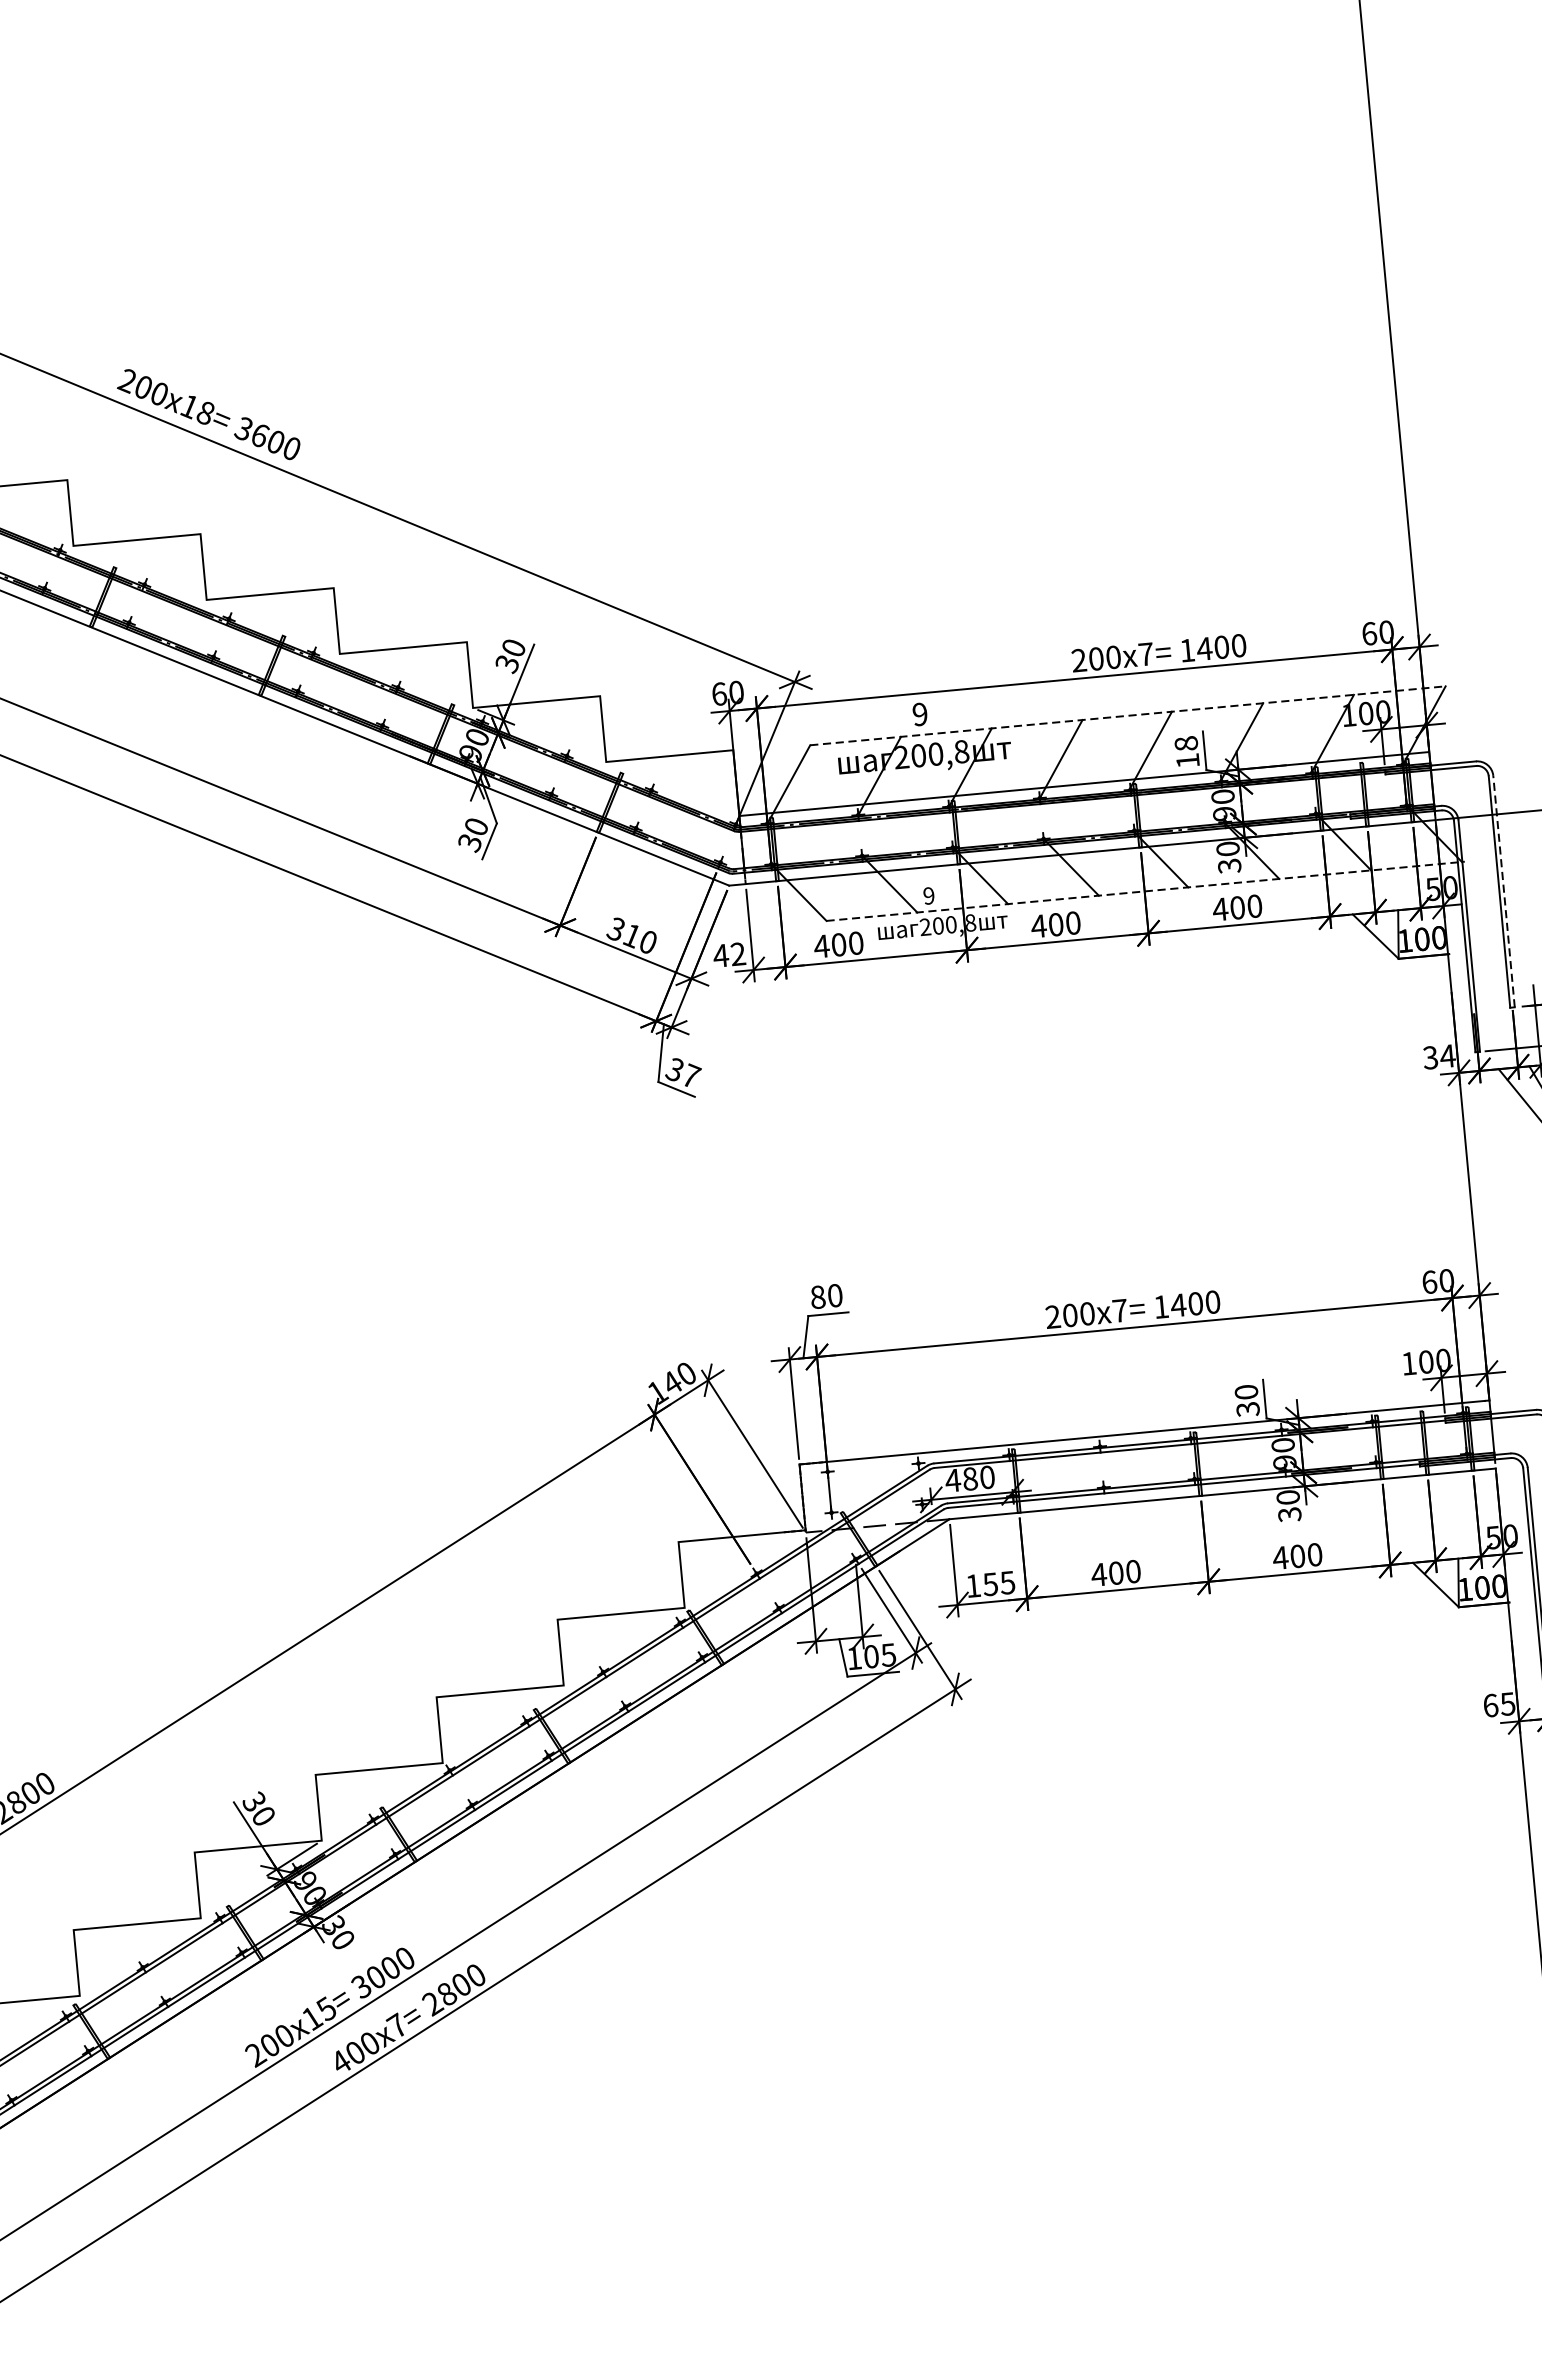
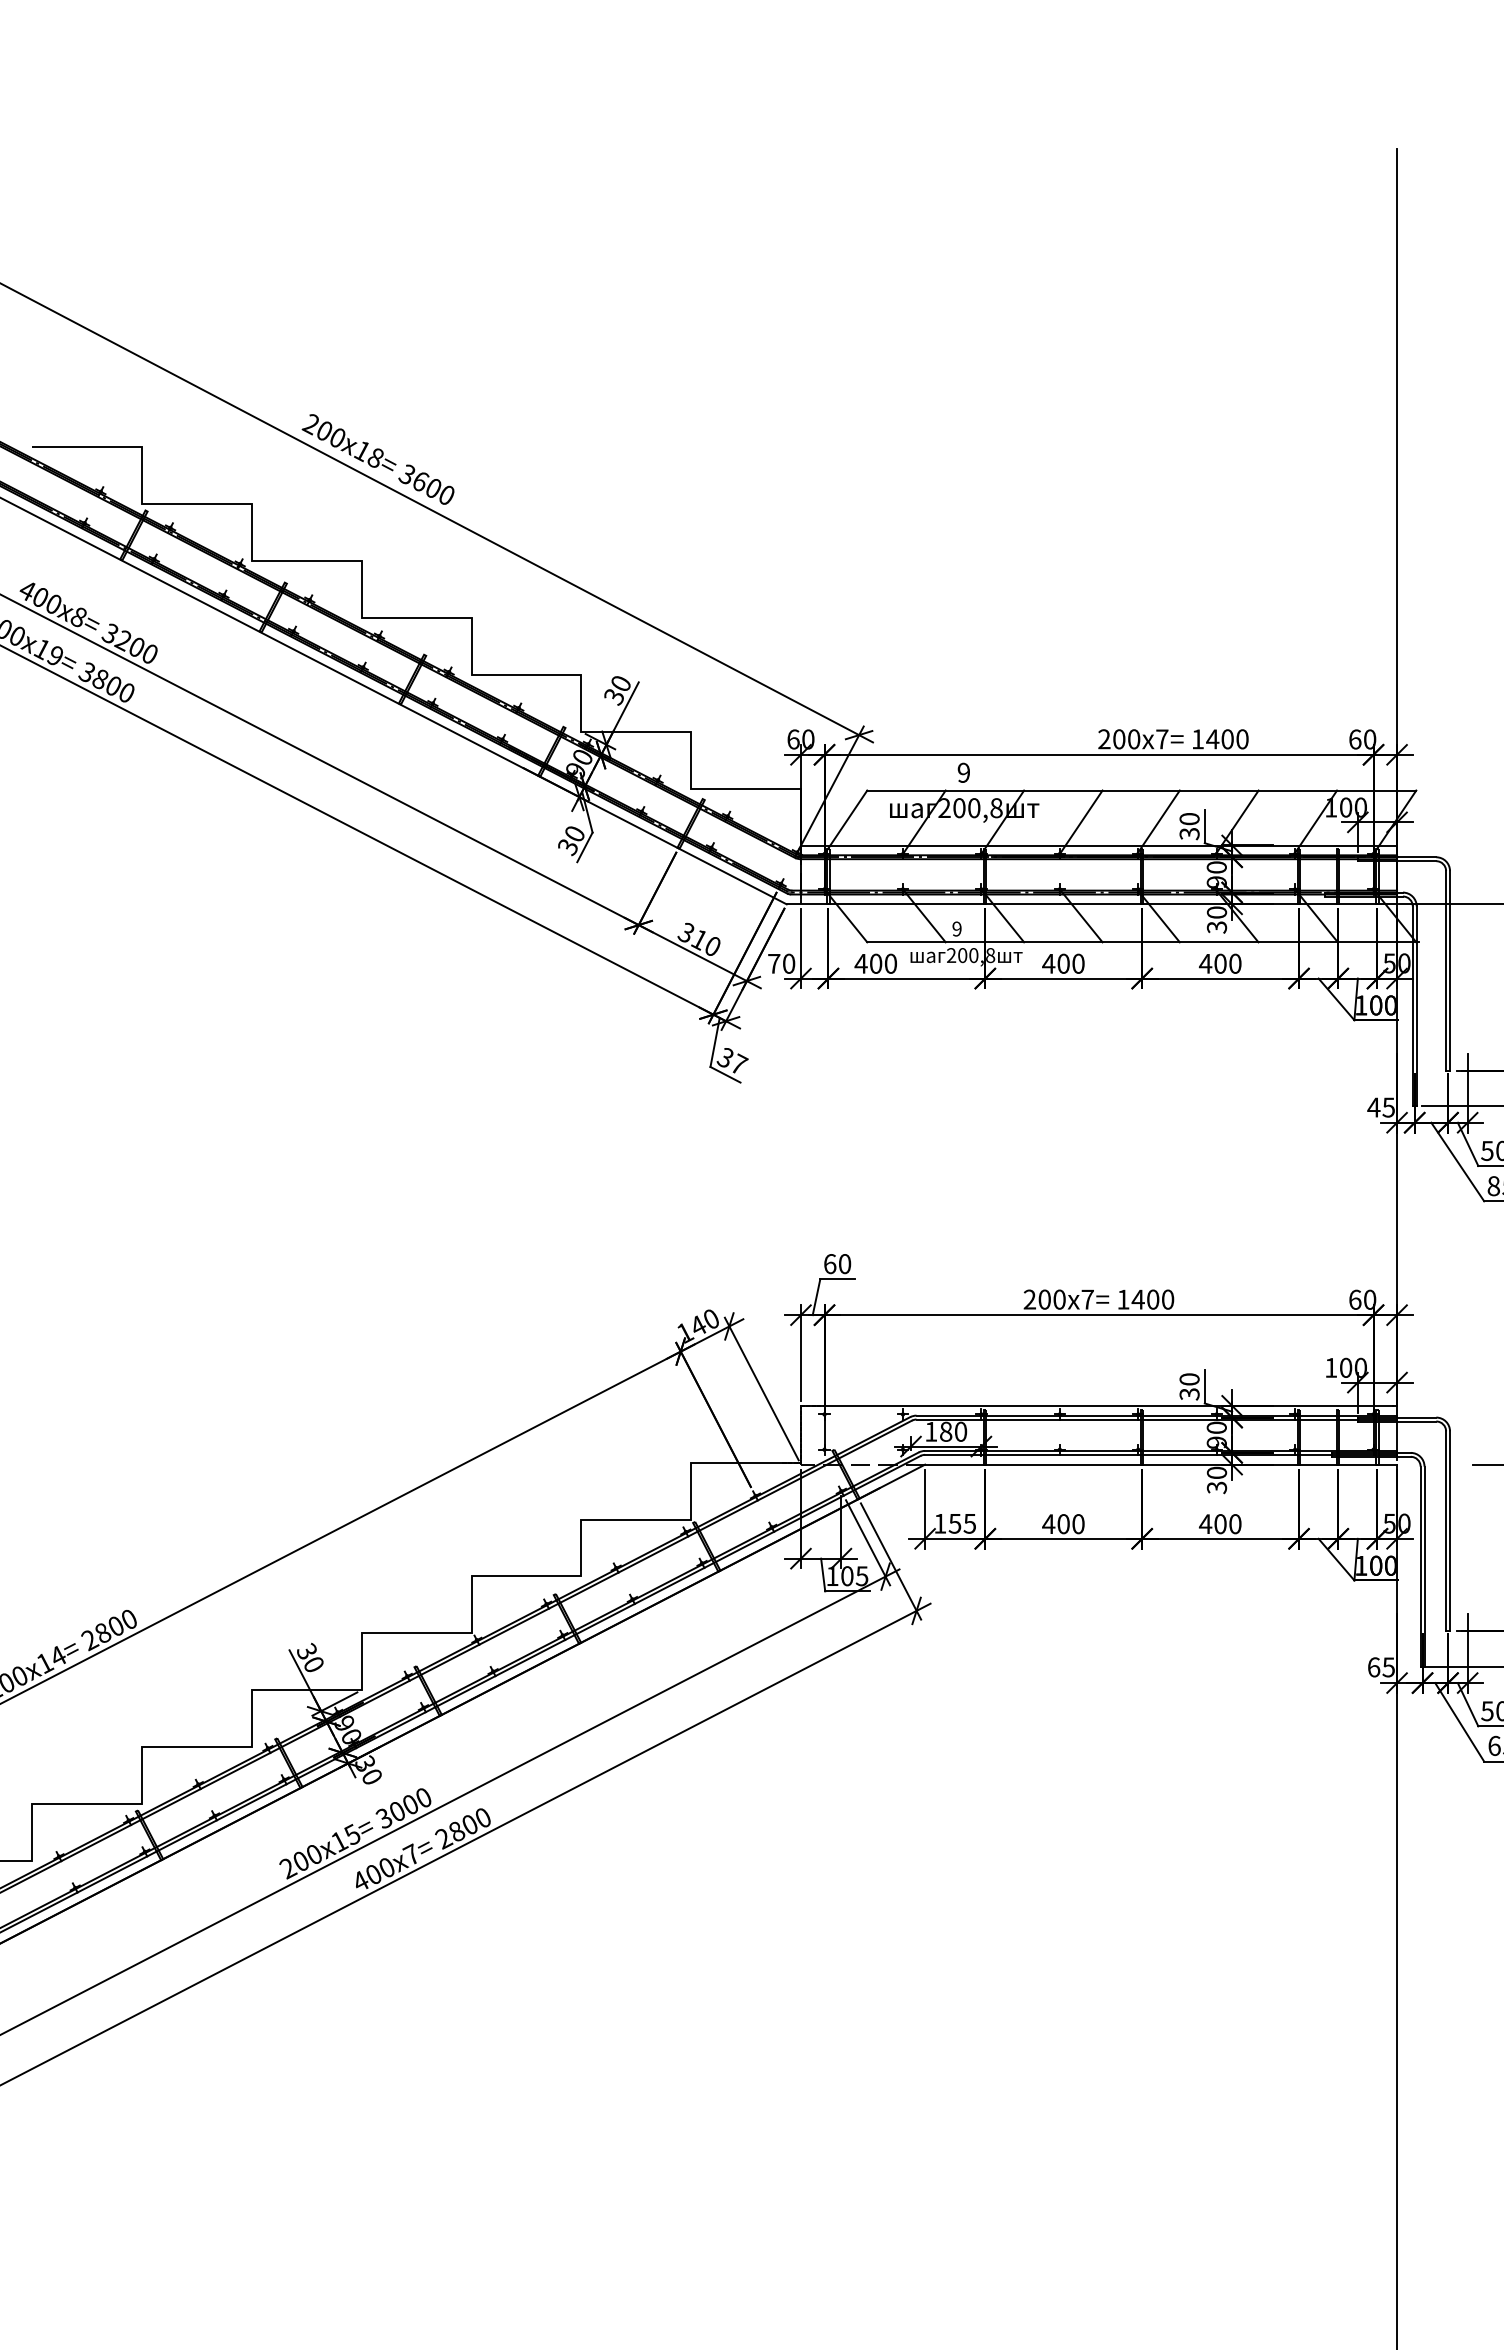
line: (1127, 715) -> (1141, 790), dashed -> solid
text: (1187, 752) -> (1189, 826), 18 -> 30
line: (1504, 890) -> (1450, 970), dashed -> solid
line: (1146, 891) -> (1143, 942), dashed -> solid
text: (729, 954) -> (781, 963), 42 -> 70
text: (1439, 1056) -> (1381, 1107), 34 -> 45
text: (818, 1296) -> (830, 1263), 80 -> 60
text: (952, 1480) -> (930, 1431), 480 -> 180

